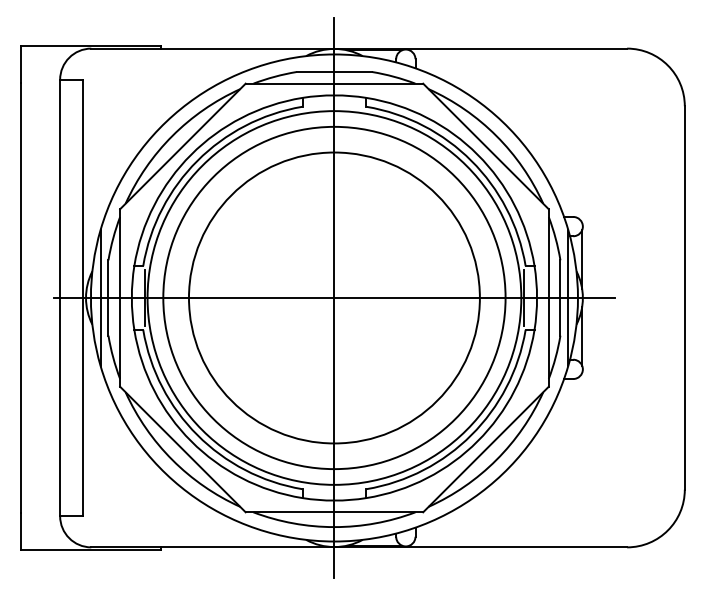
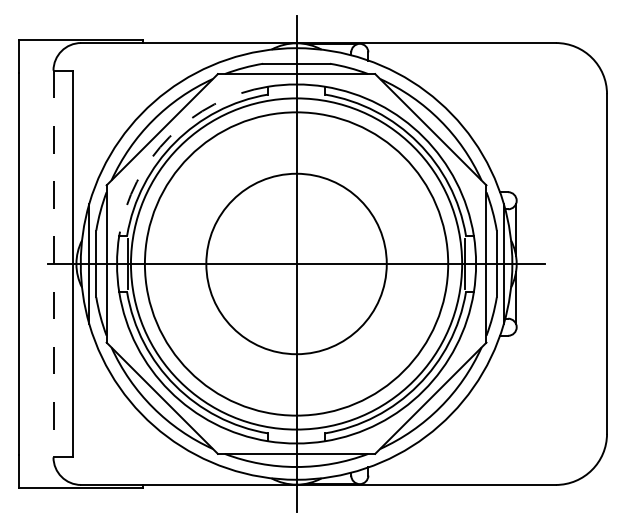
arc: (191, 154) -> (169, 136), solid -> dashed
circle: (333, 297) -> (295, 263), size x0.7
line: (60, 298) -> (53, 264), solid -> dashed

